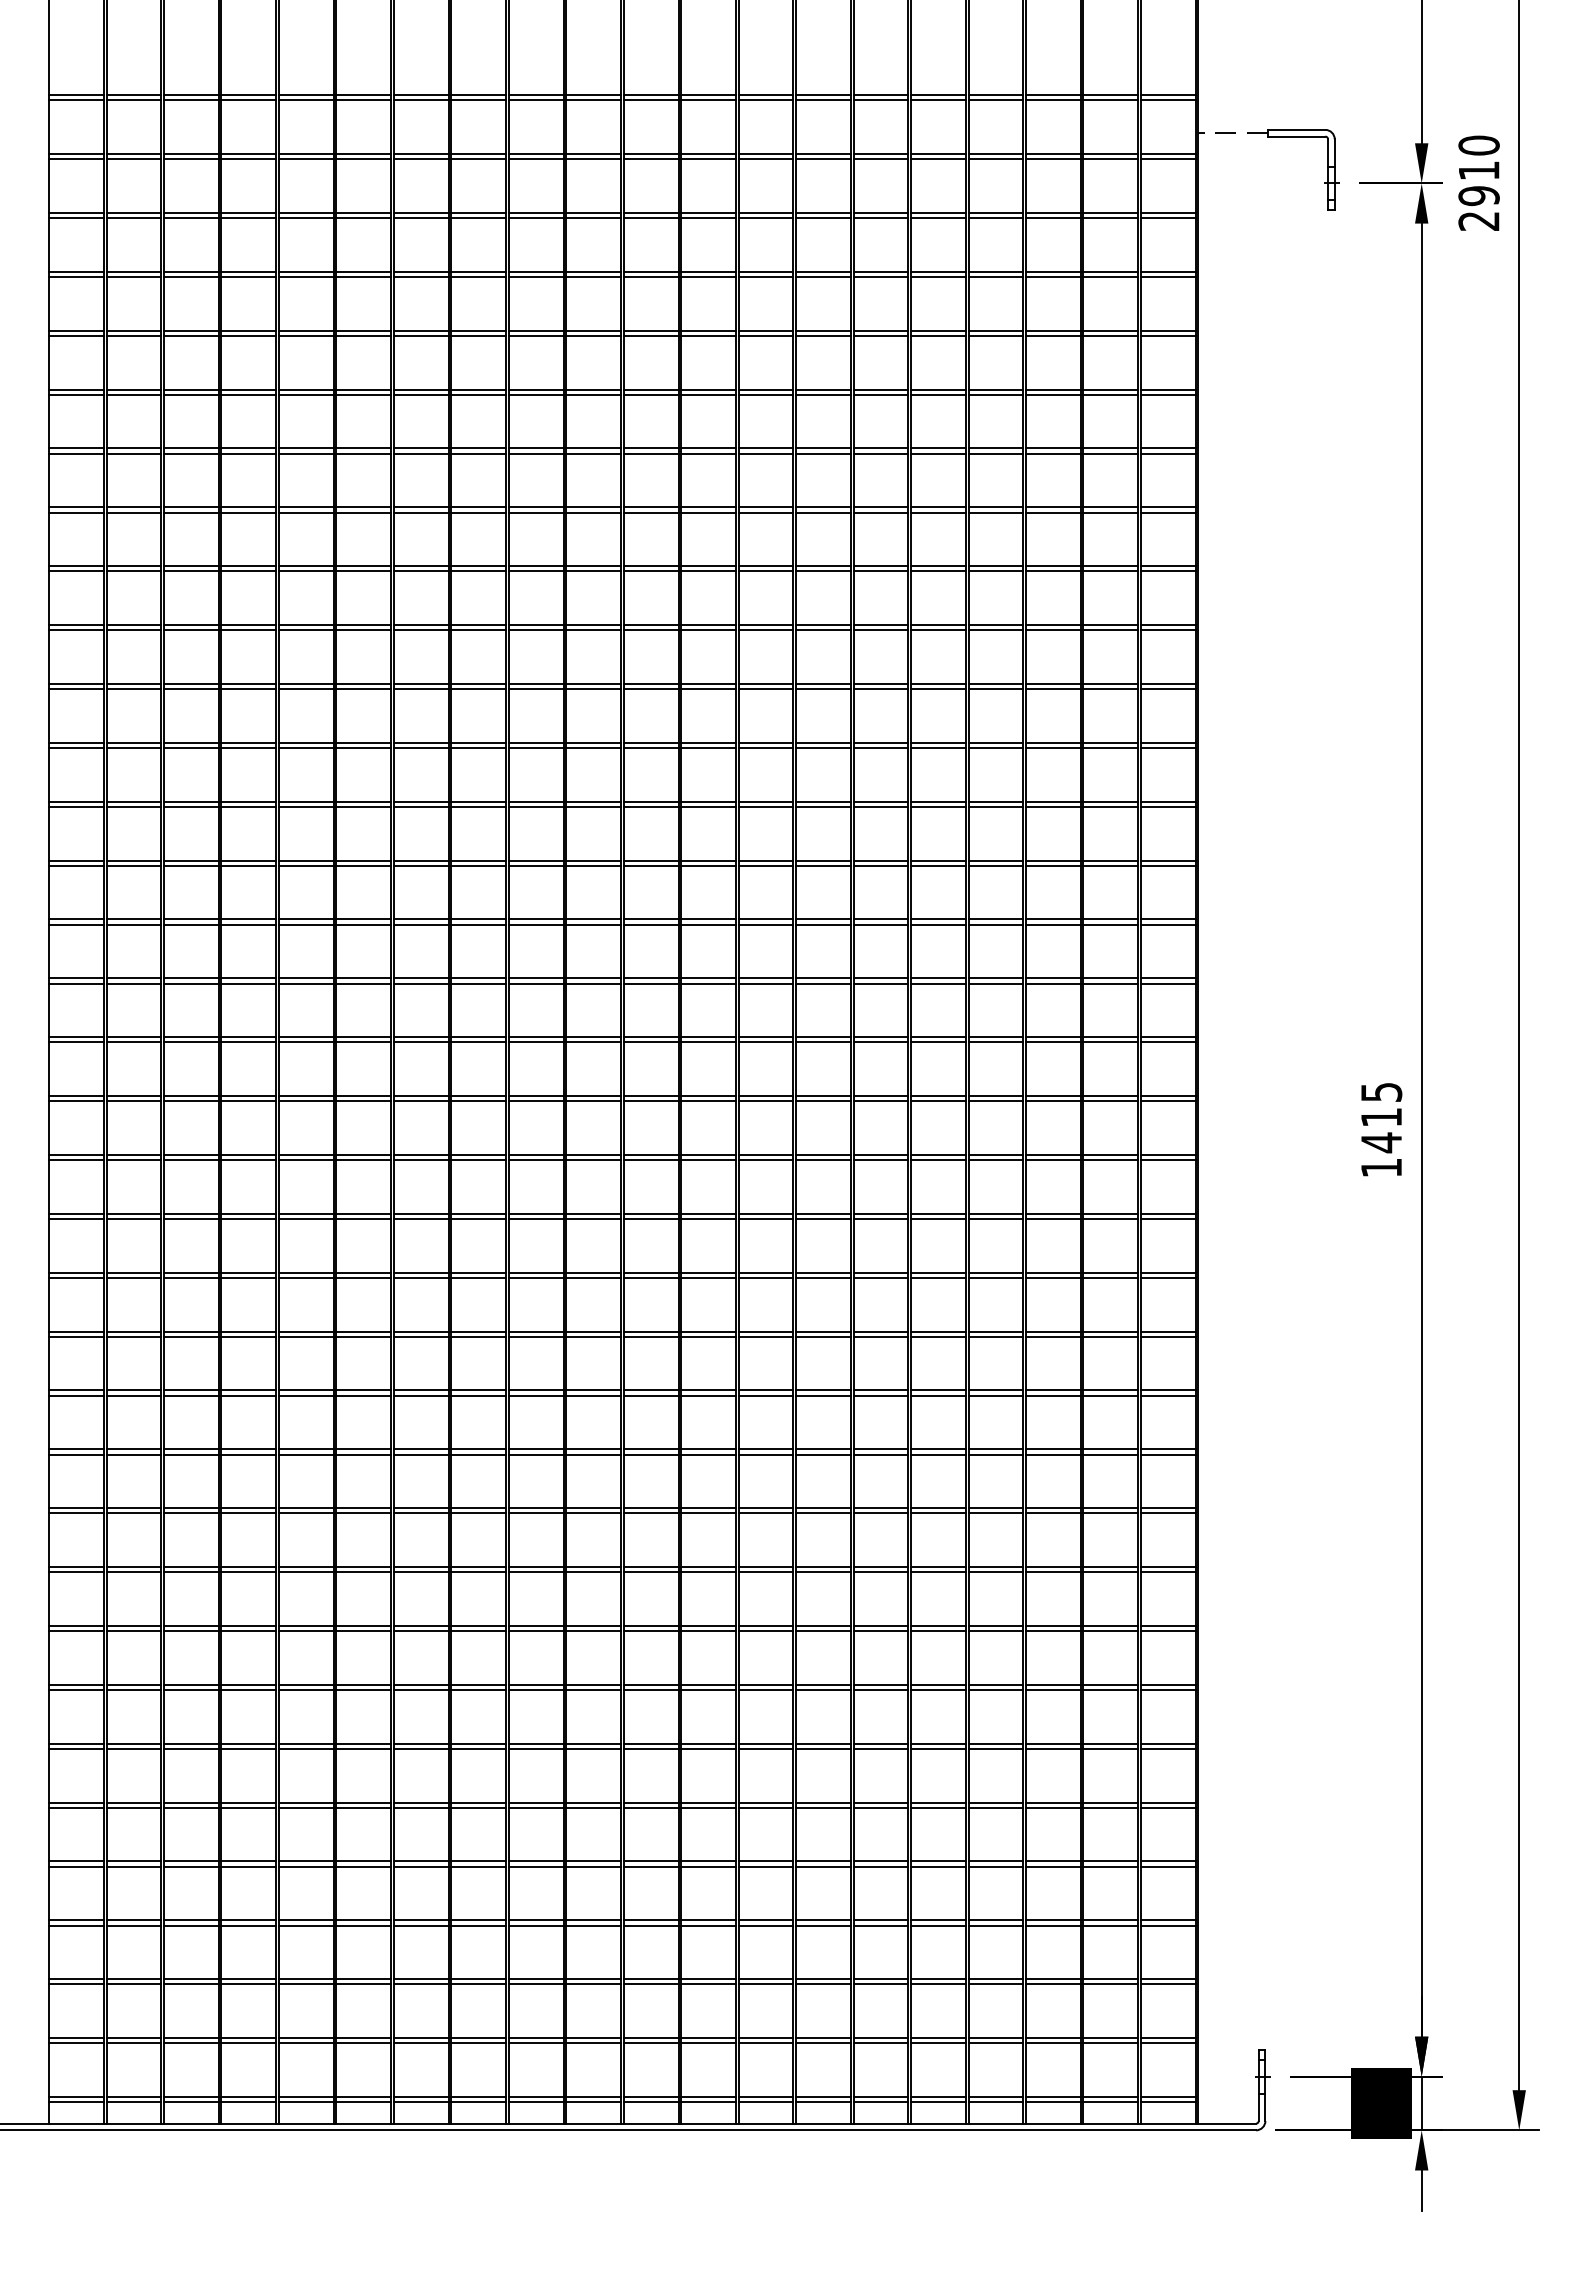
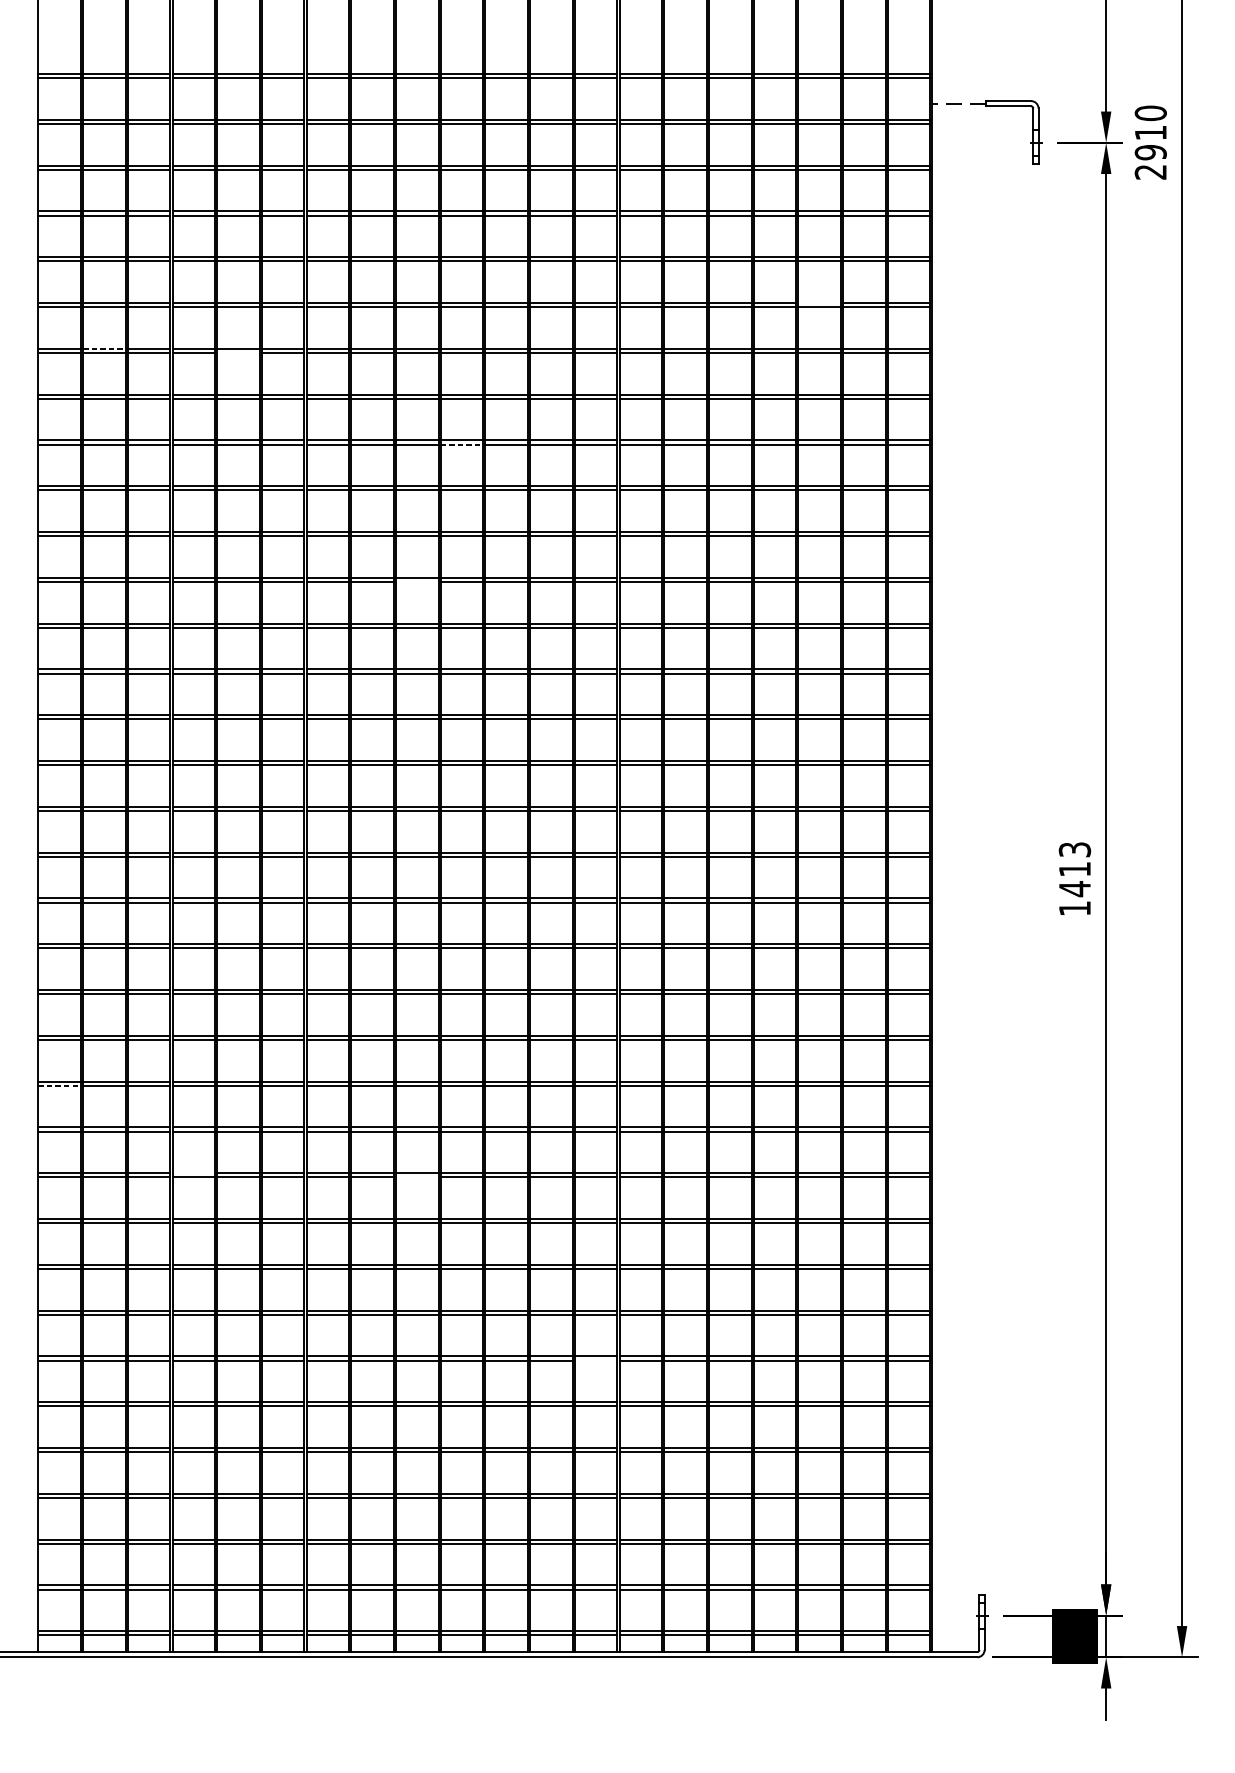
line: (1053, 389) -> (819, 303), removed
line: (134, 448) -> (104, 348), solid -> dashed
line: (305, 453) -> (237, 352), removed
line: (594, 571) -> (462, 444), solid -> dashed
line: (535, 748) -> (416, 582), removed
text: (1380, 1092) -> (1074, 849), 1415 -> 1413
line: (76, 1395) -> (59, 1085), solid -> dashed
line: (248, 1508) -> (193, 1173), removed
line: (535, 1513) -> (416, 1177), removed
line: (765, 1748) -> (595, 1360), removed

